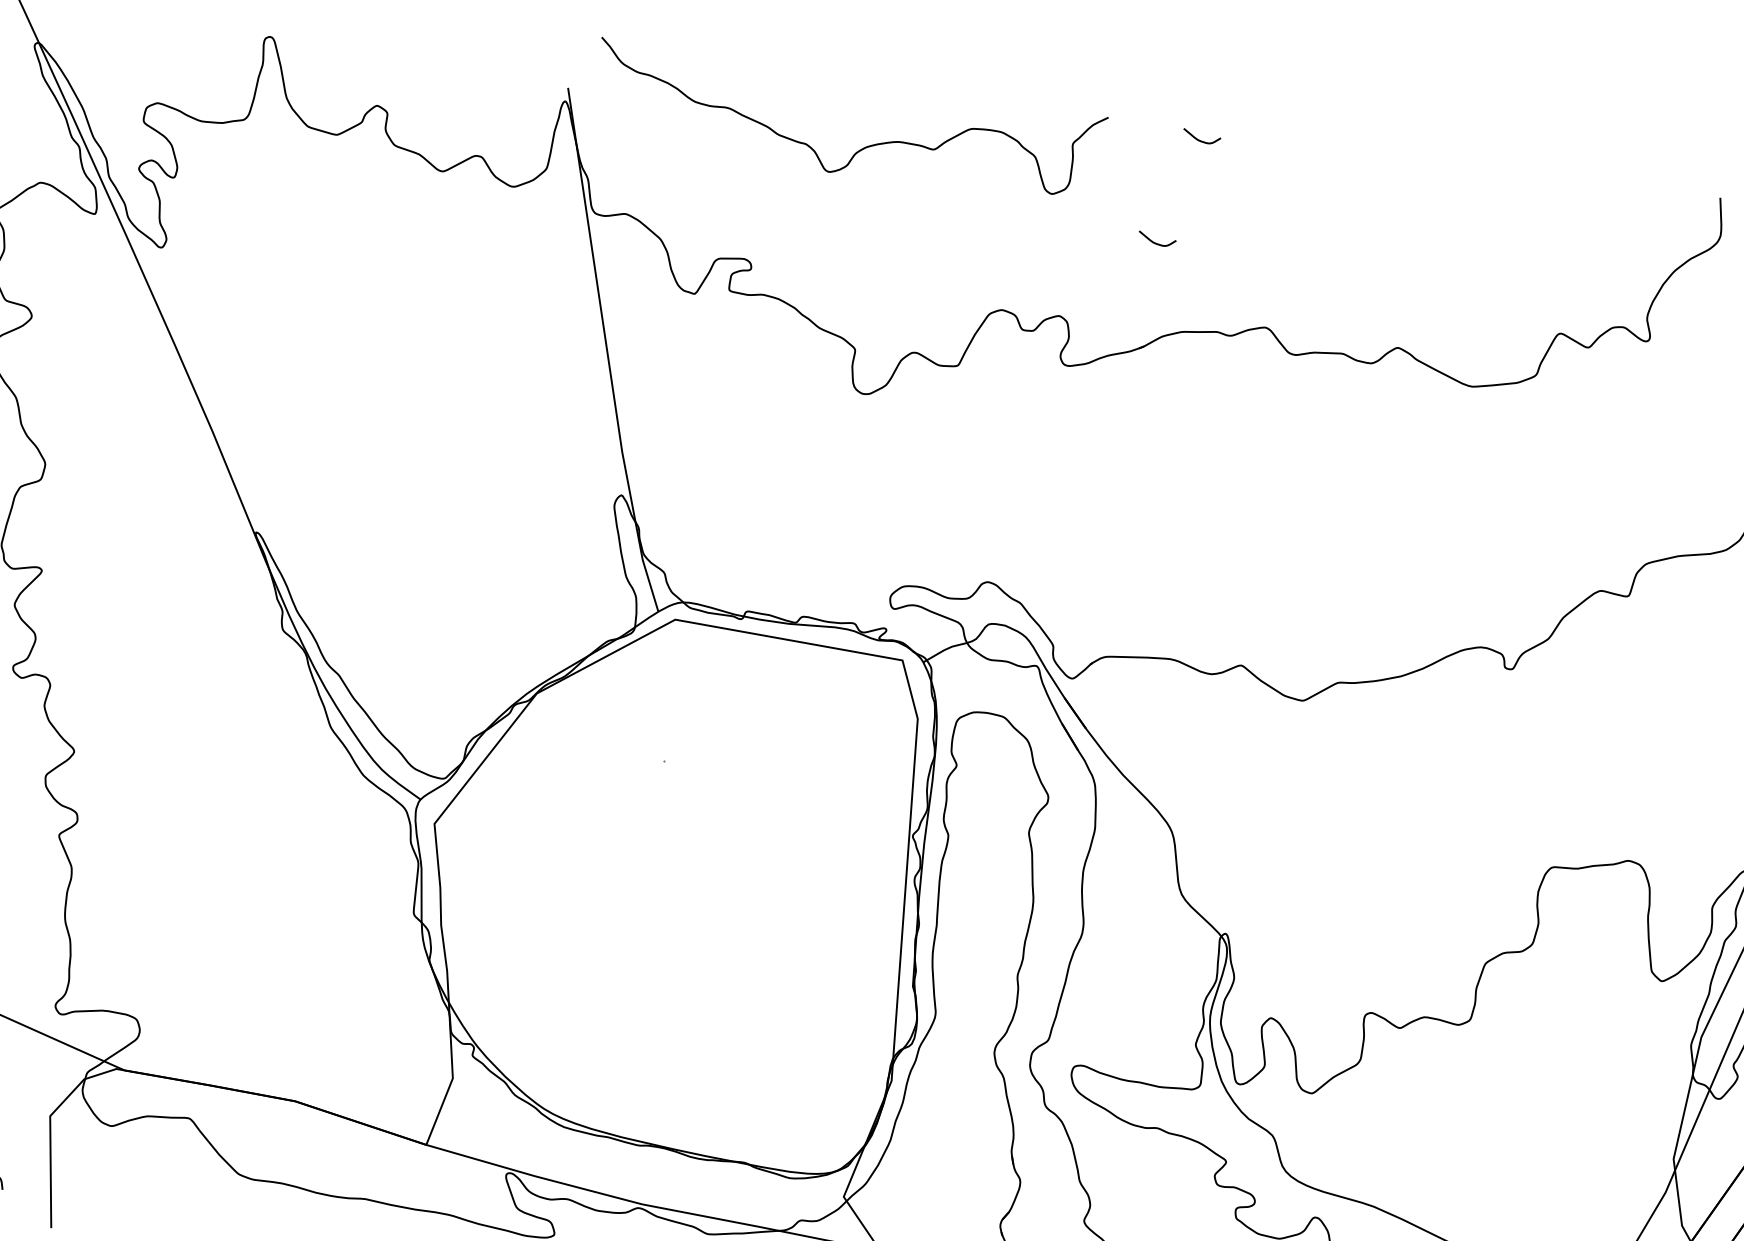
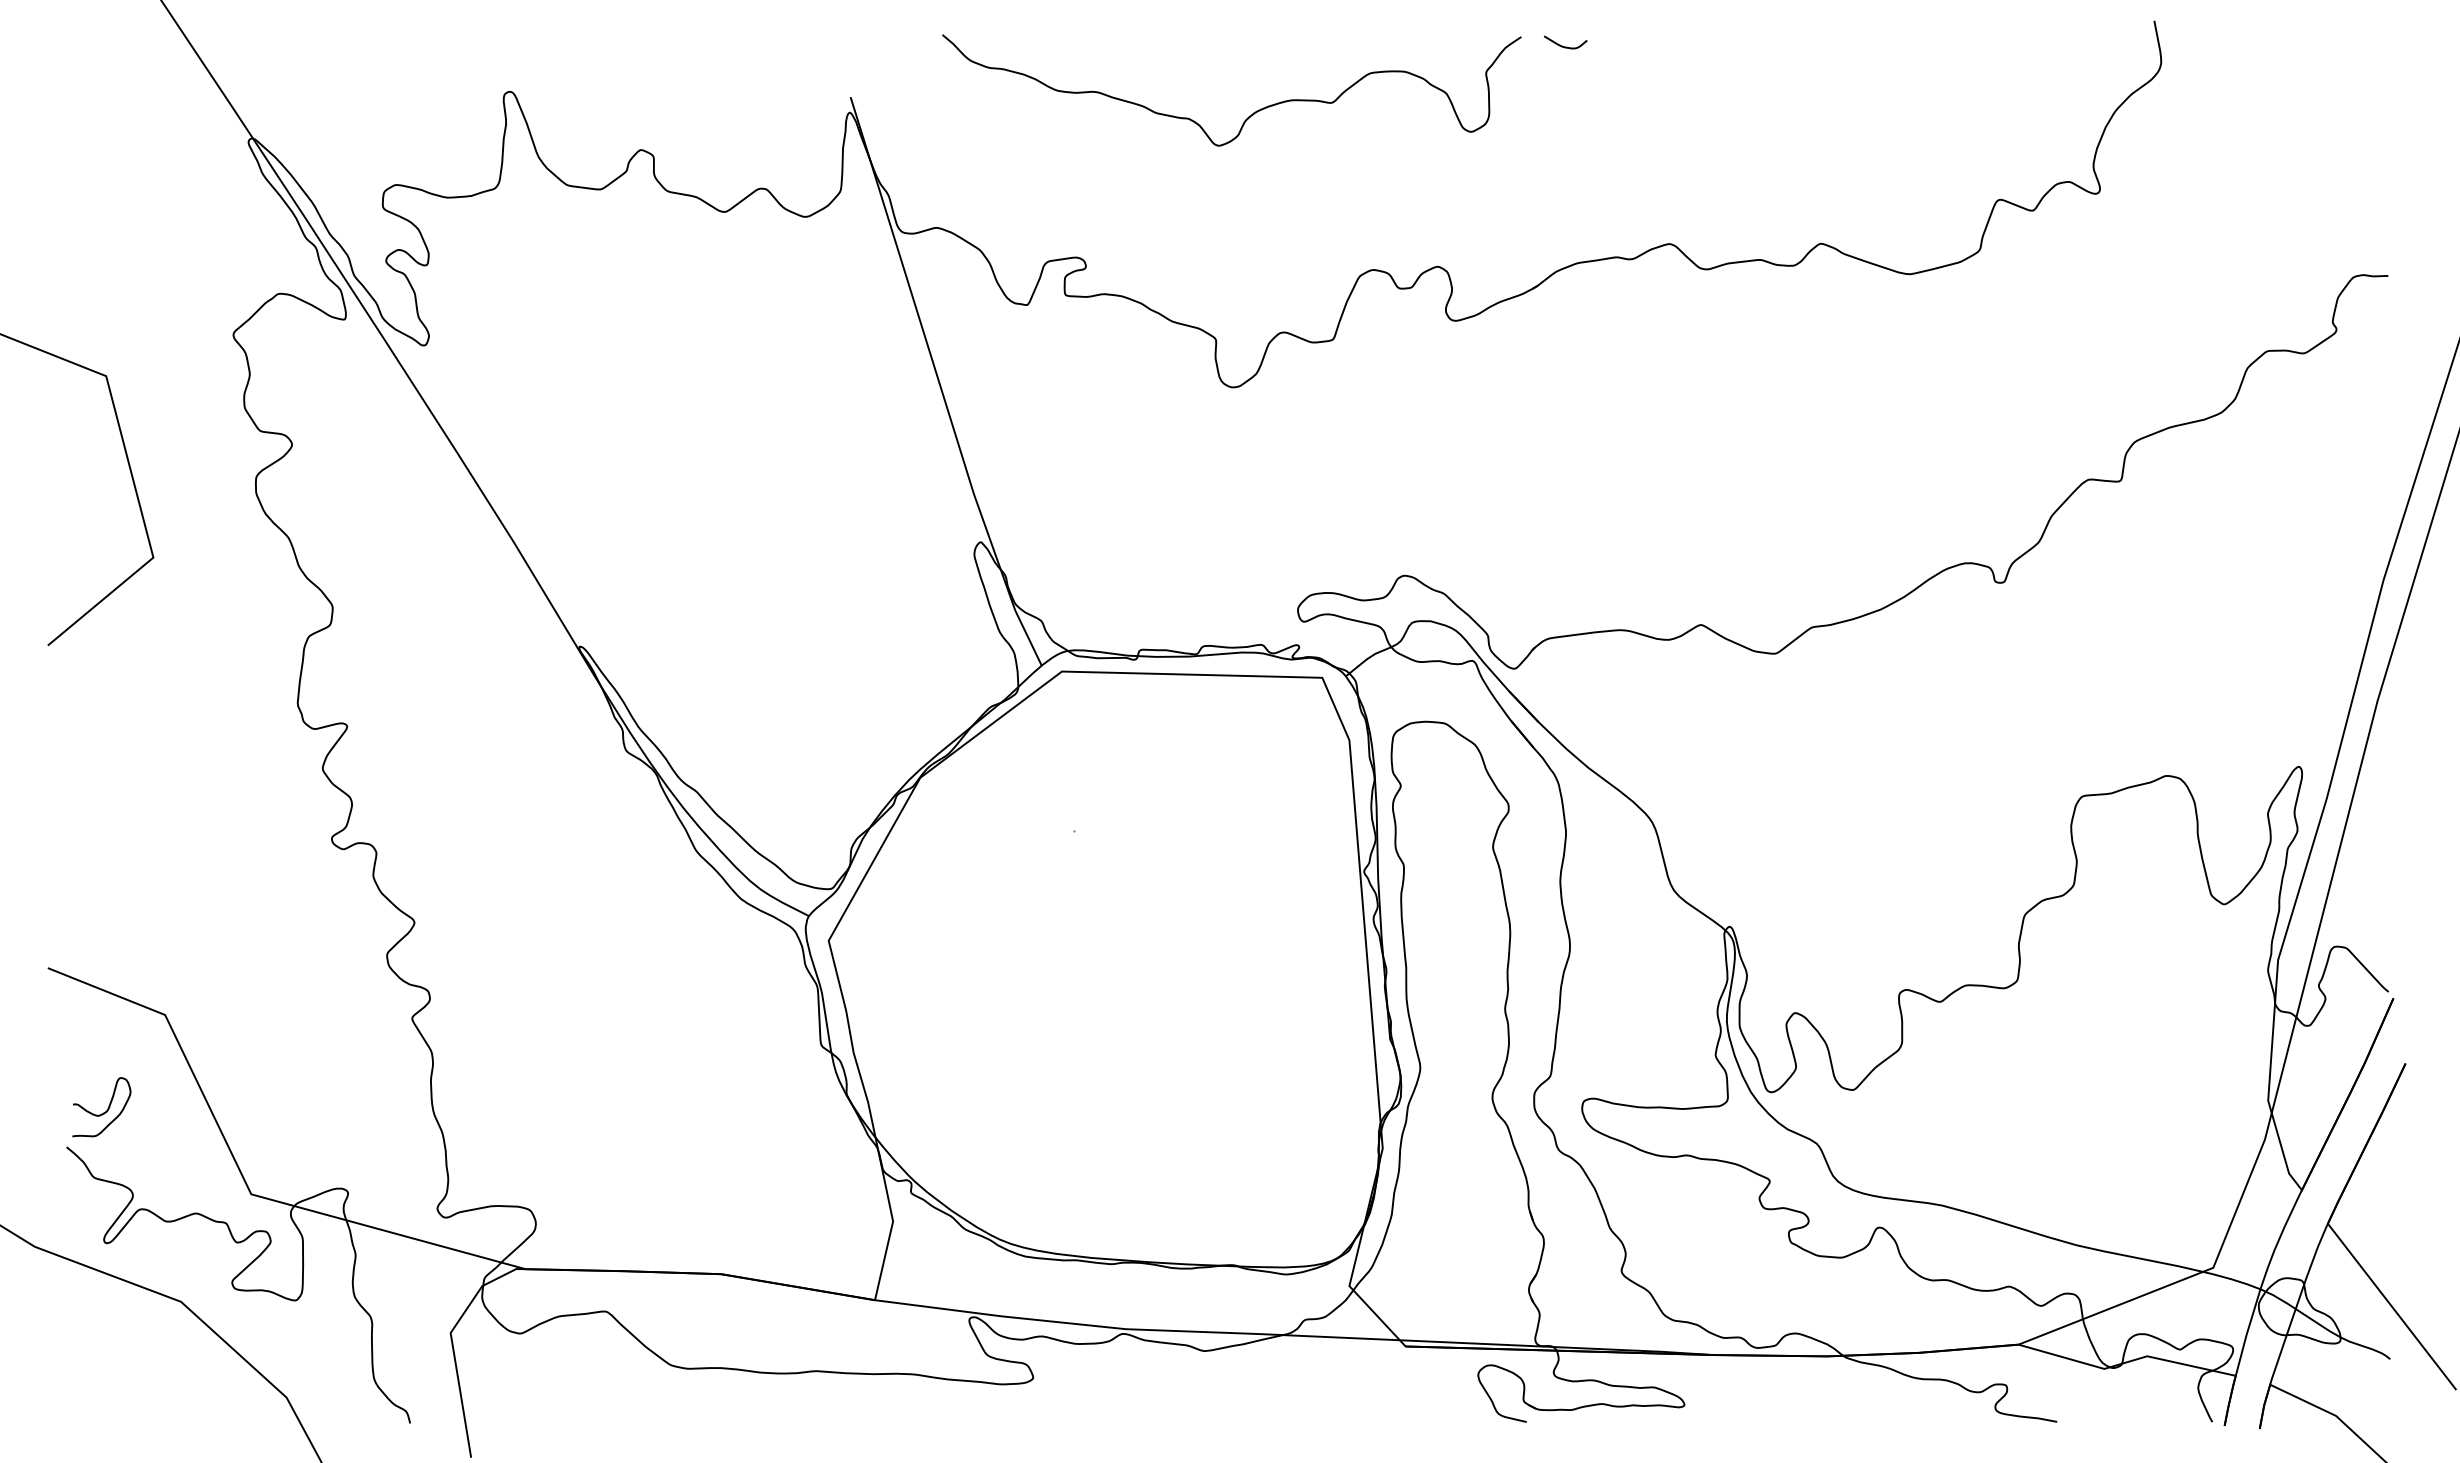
curve: (859, 149) -> (1249, 115), moved
curve: (1156, 242) -> (1533, 168), removed

